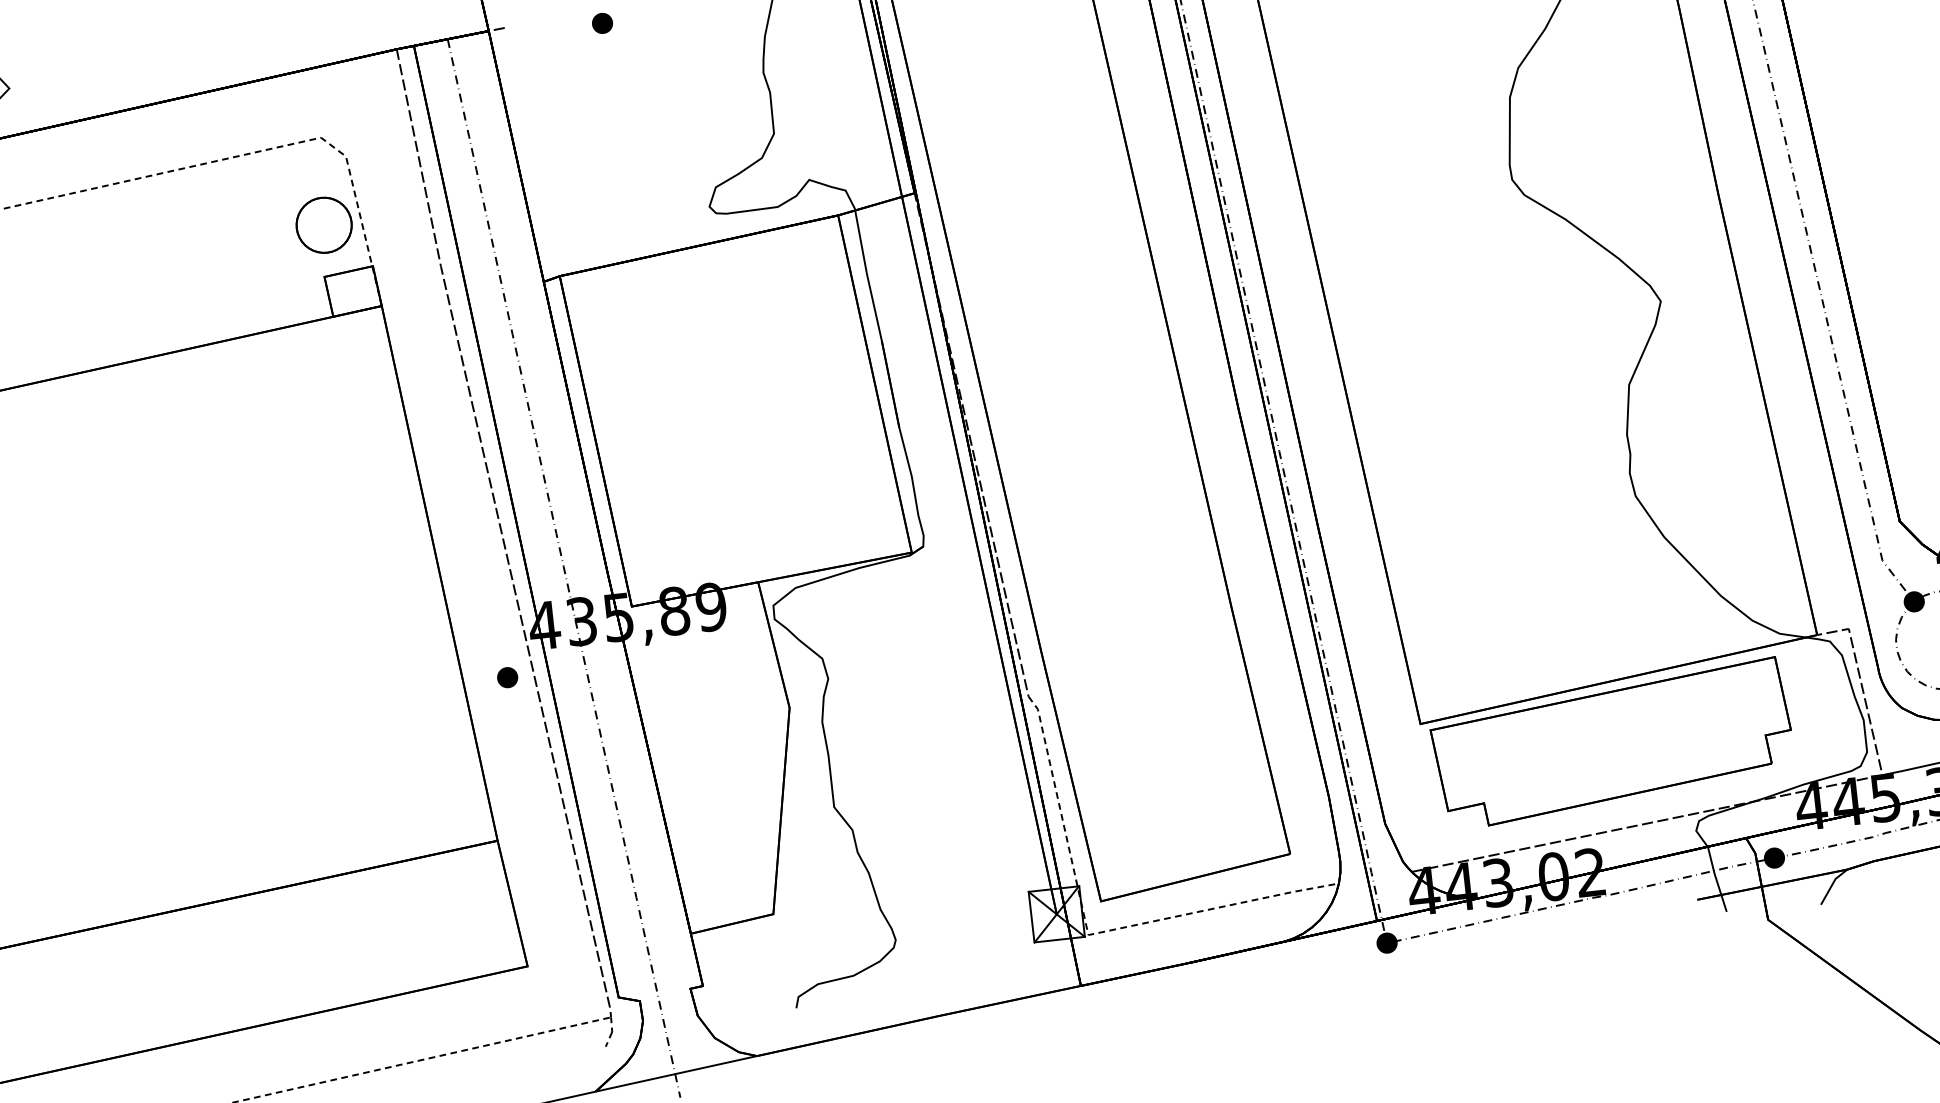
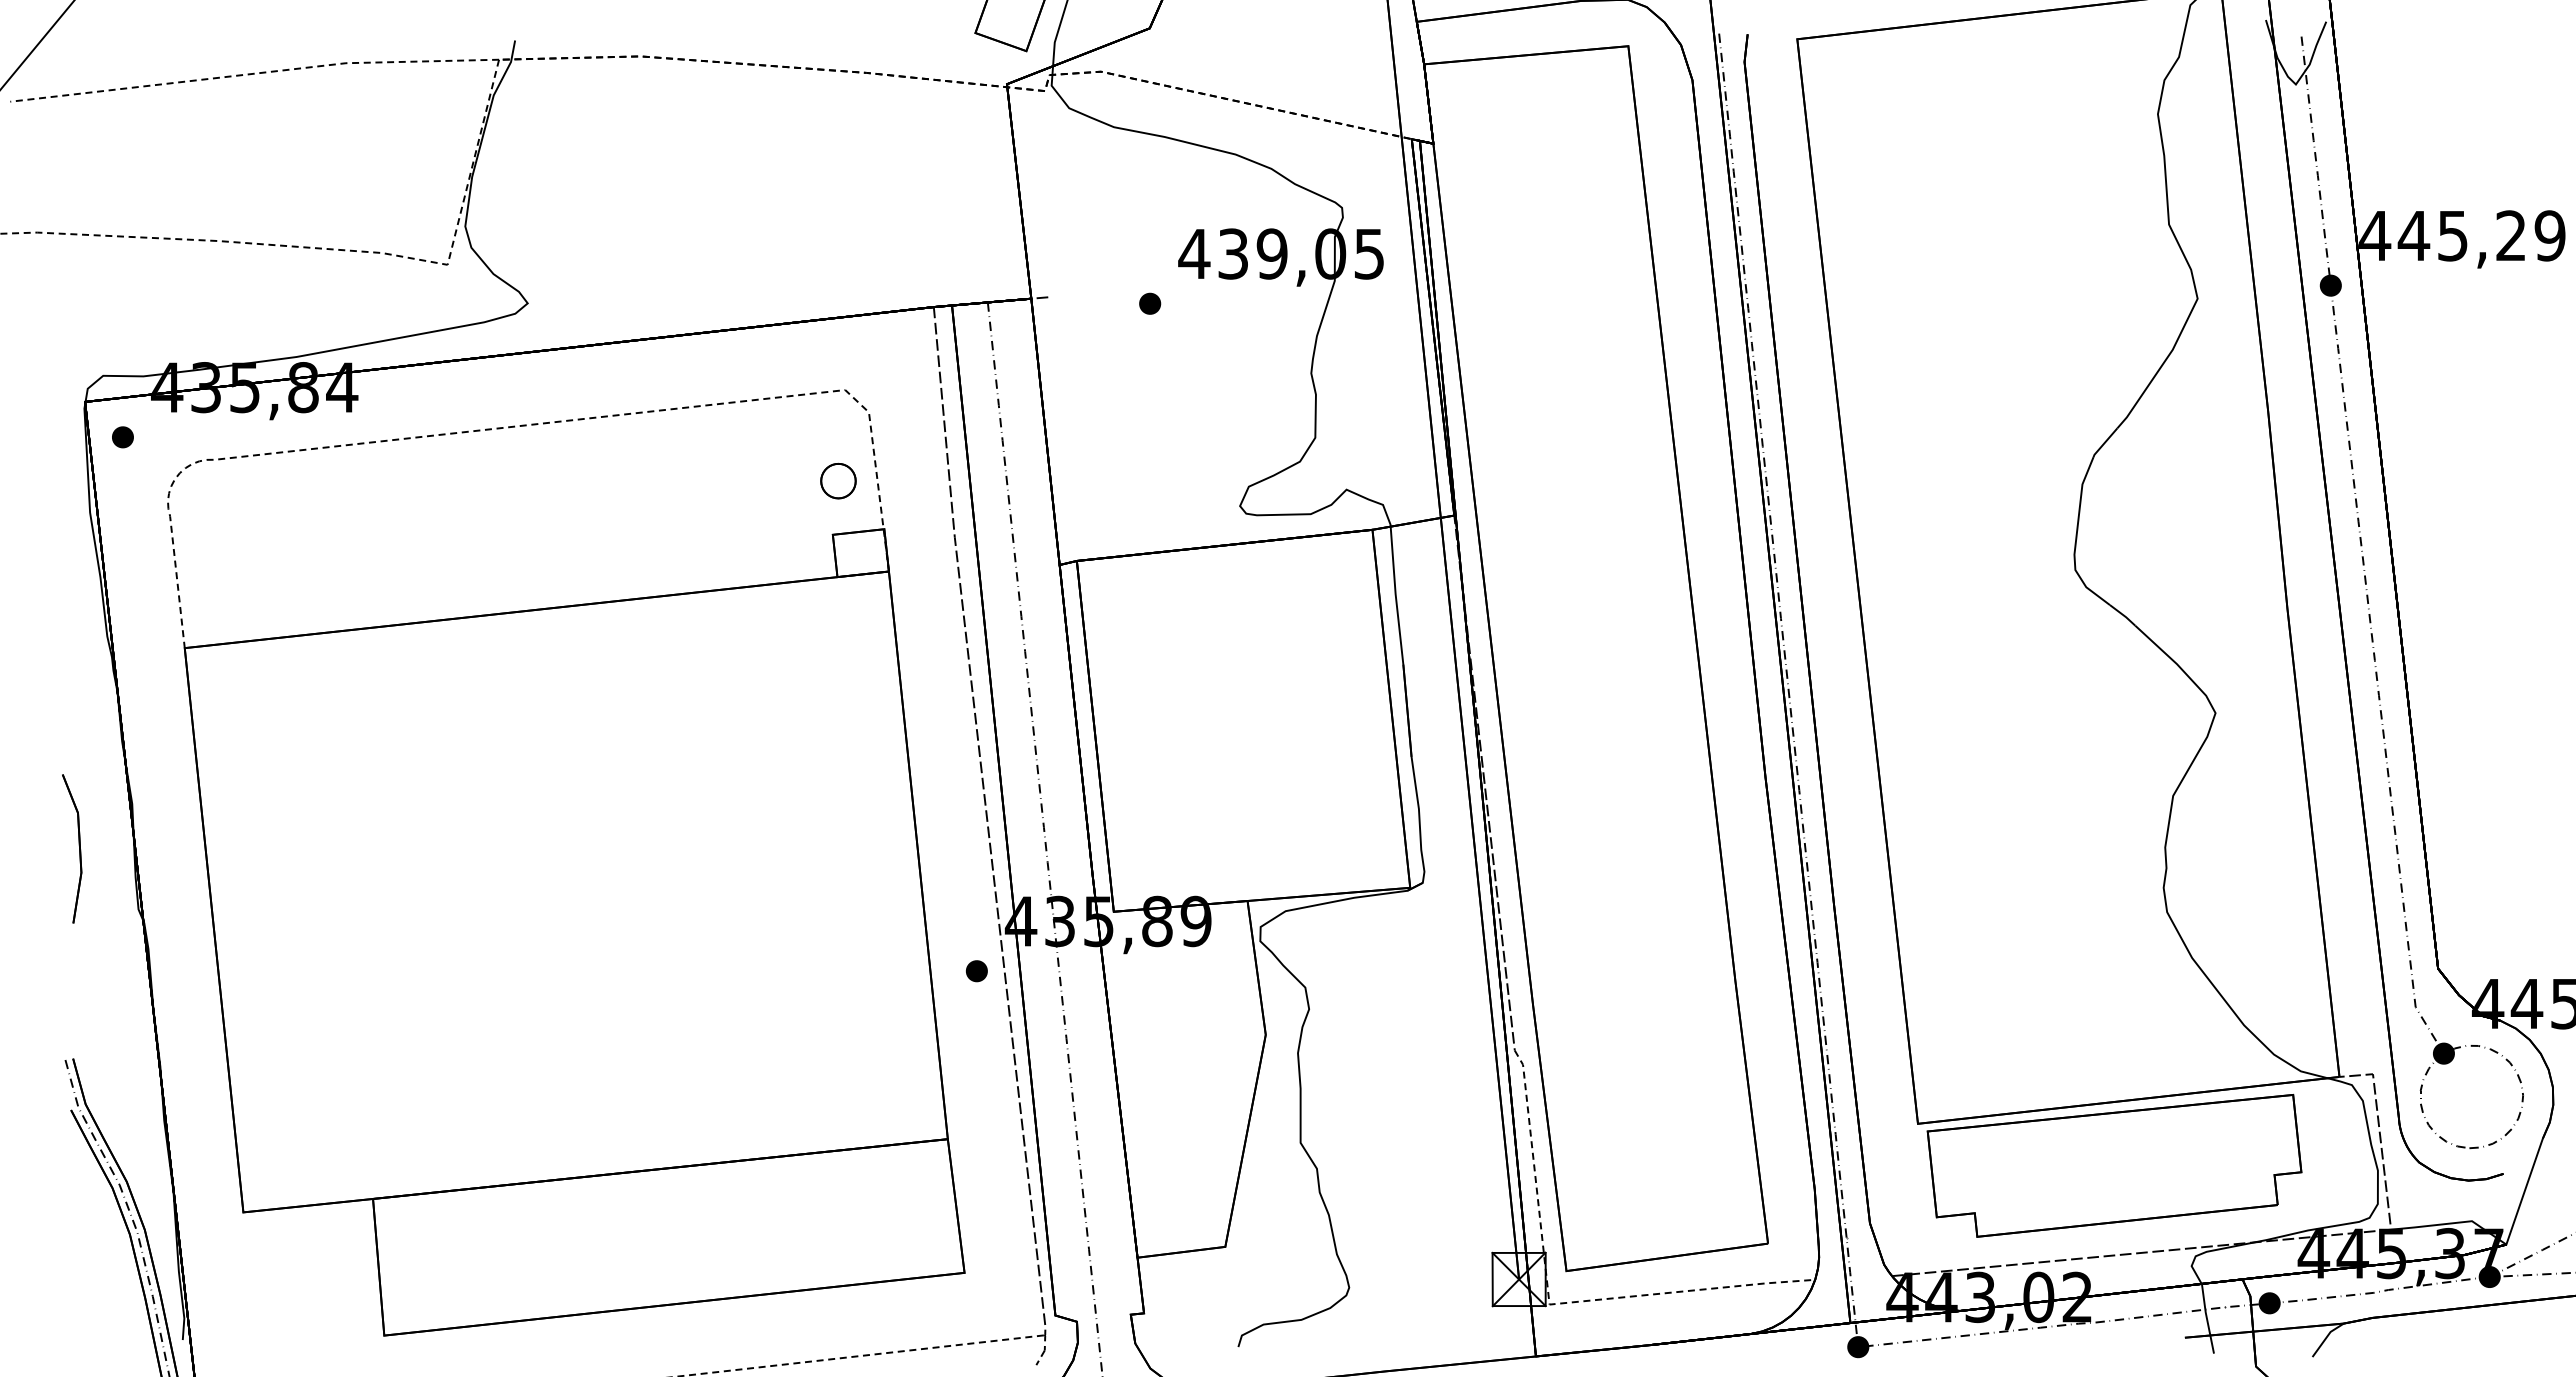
part: (324, 224) -> (838, 480), size x0.6

